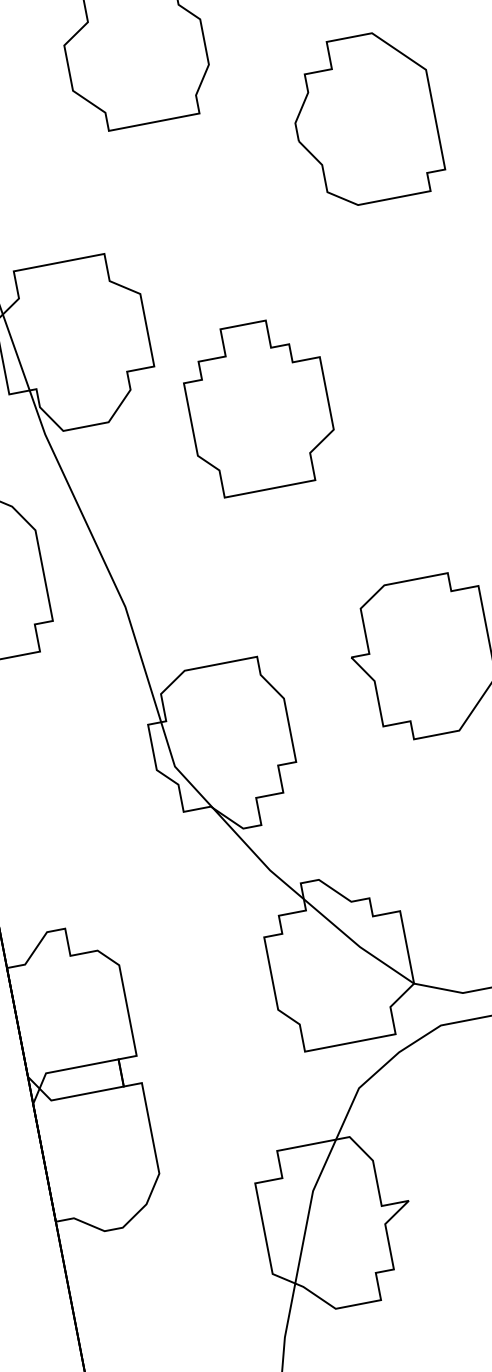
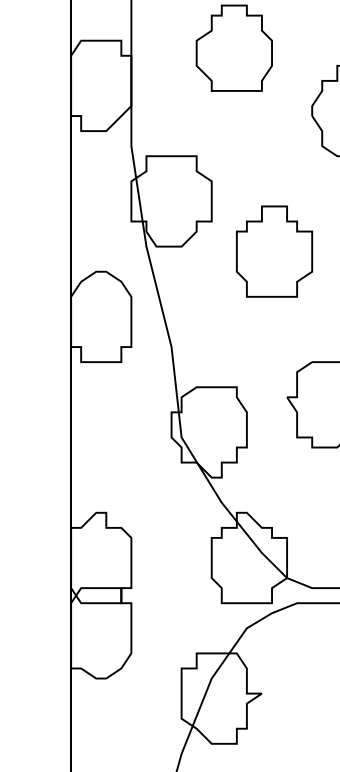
part: (258, 406) -> (274, 251), moved

